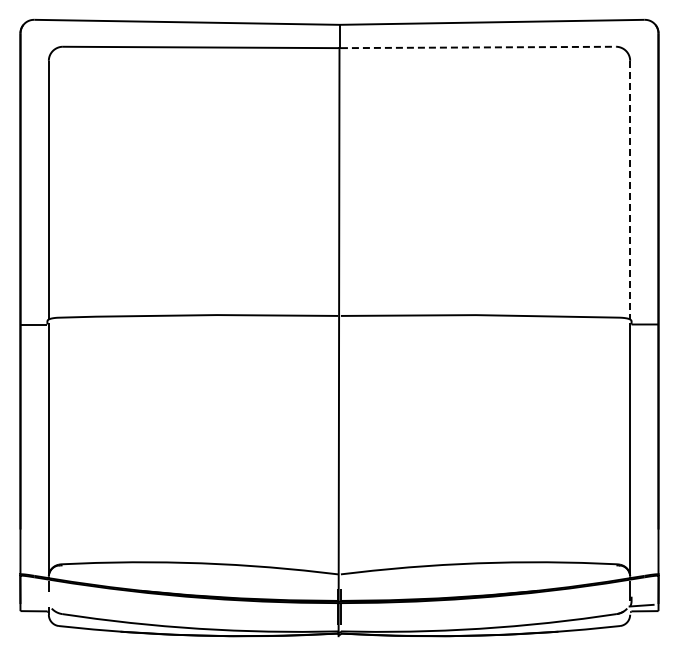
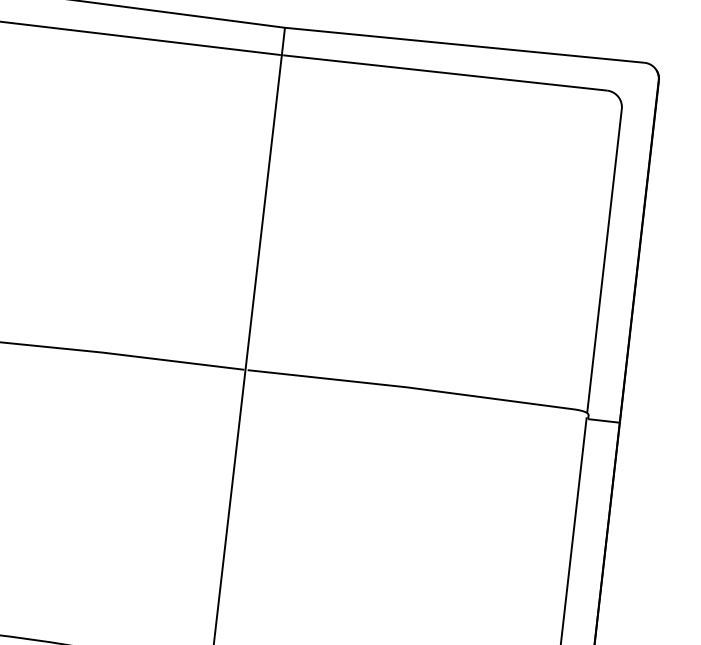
line: (478, 47) -> (445, 73), dashed -> solid
line: (630, 190) -> (604, 261), dashed -> solid

